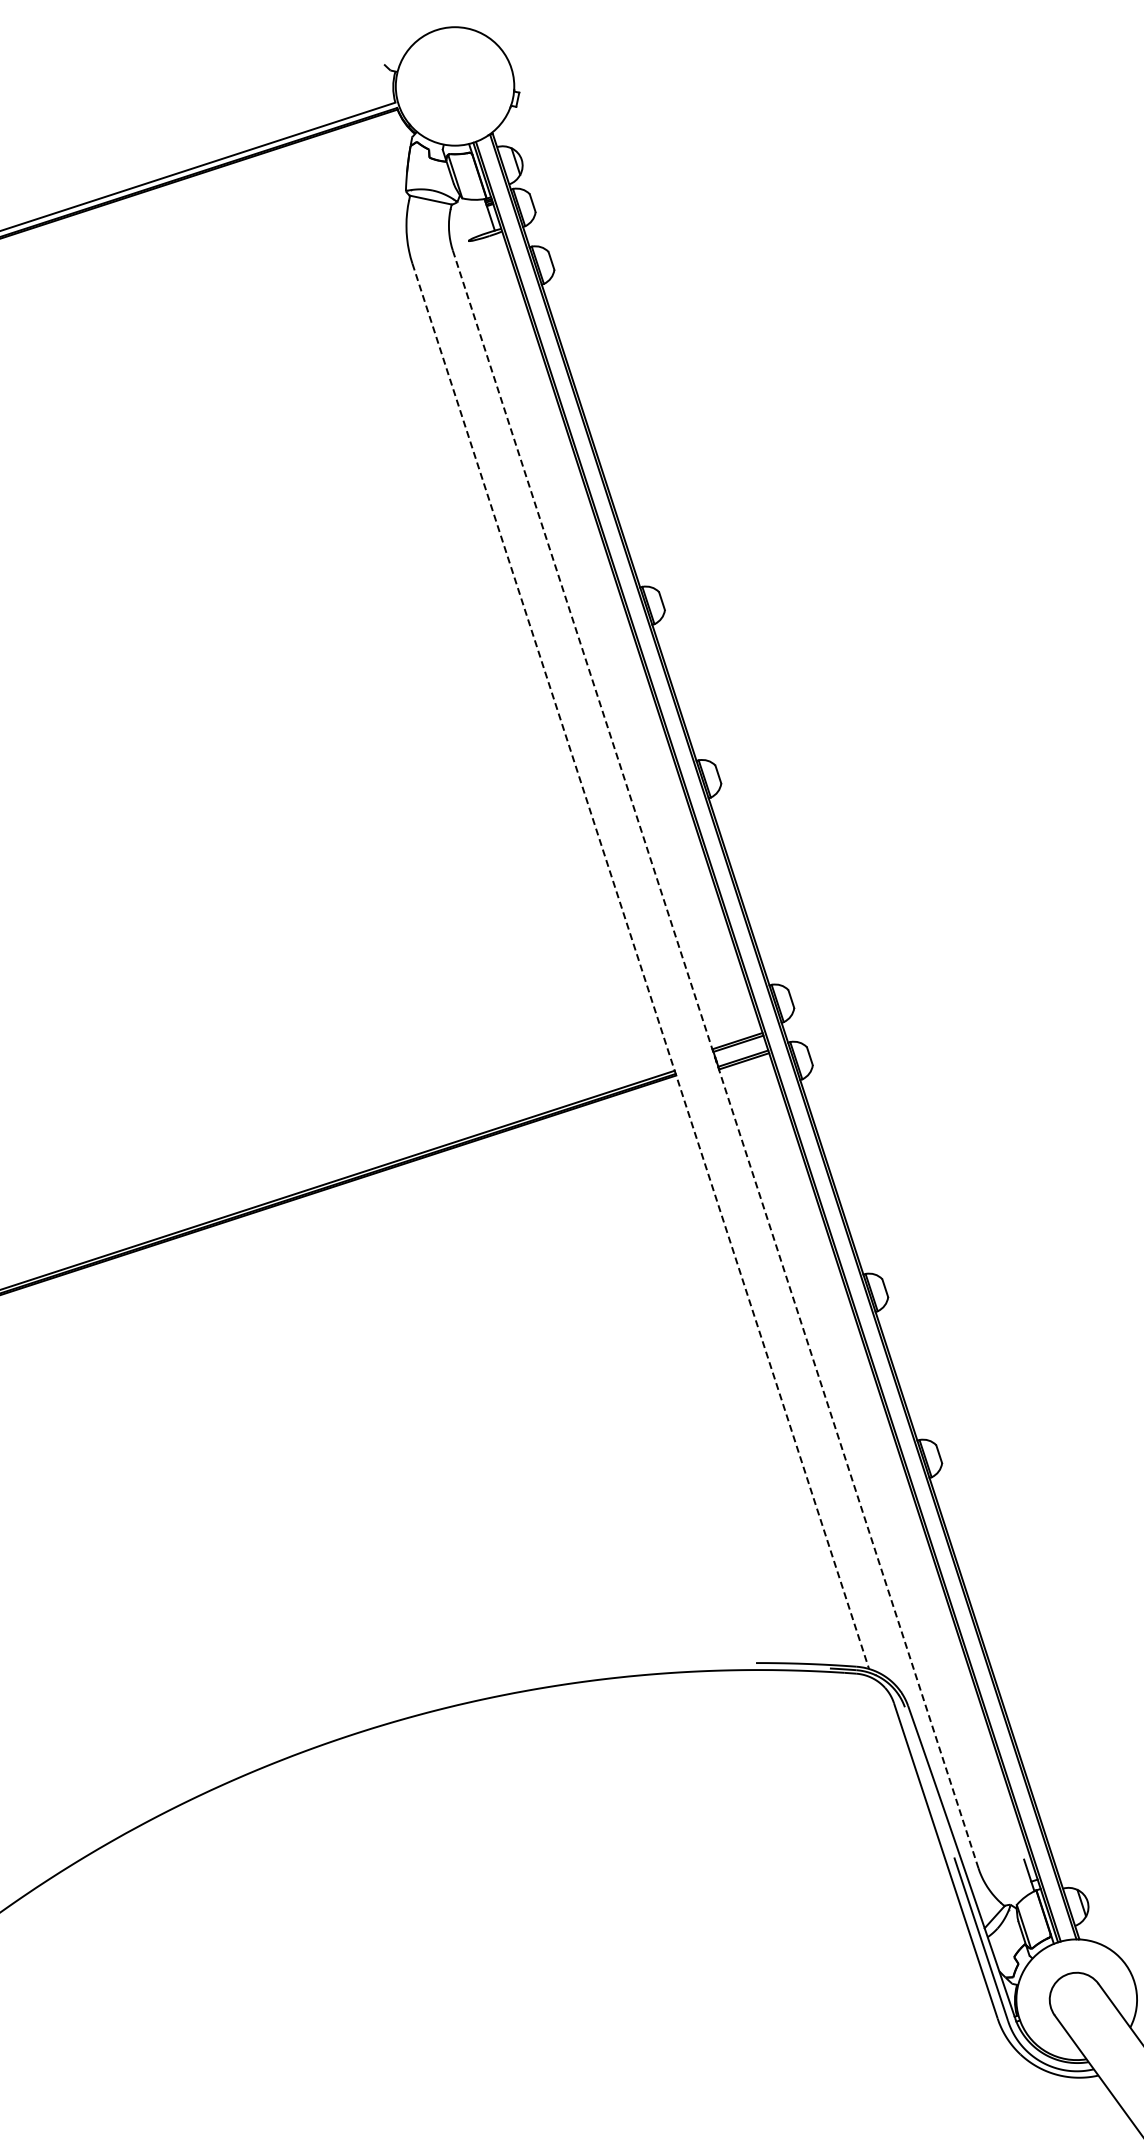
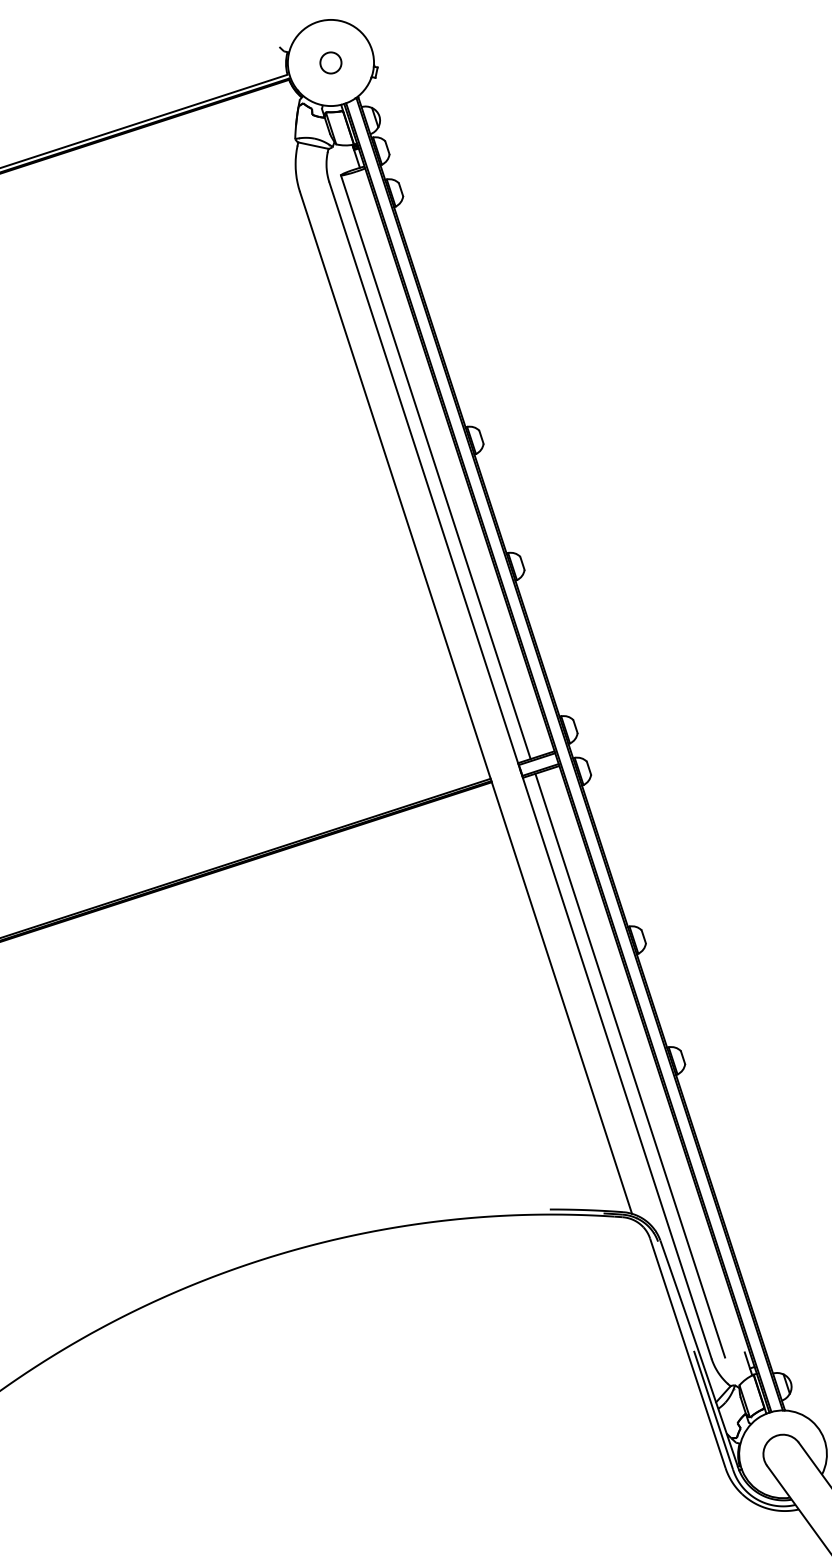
circle: (454, 86) -> (330, 63), added
line: (598, 641) -> (435, 466), added
line: (640, 966) -> (465, 702), dashed -> solid
line: (715, 1059) -> (520, 770), dashed -> solid
line: (866, 1464) -> (630, 1065), added

